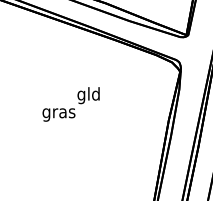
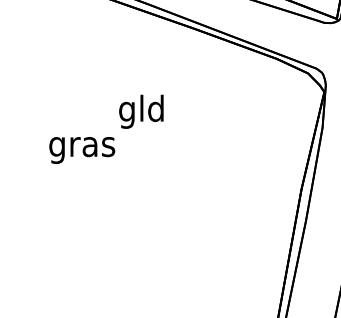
text: (70, 104) -> (105, 129), moved

